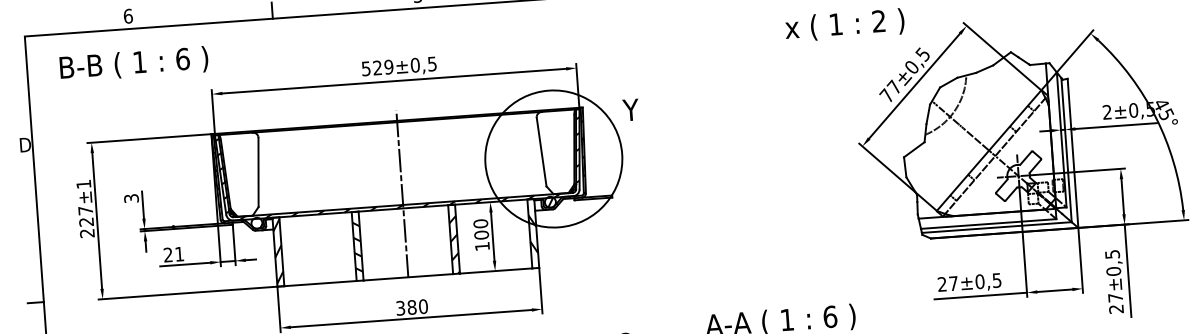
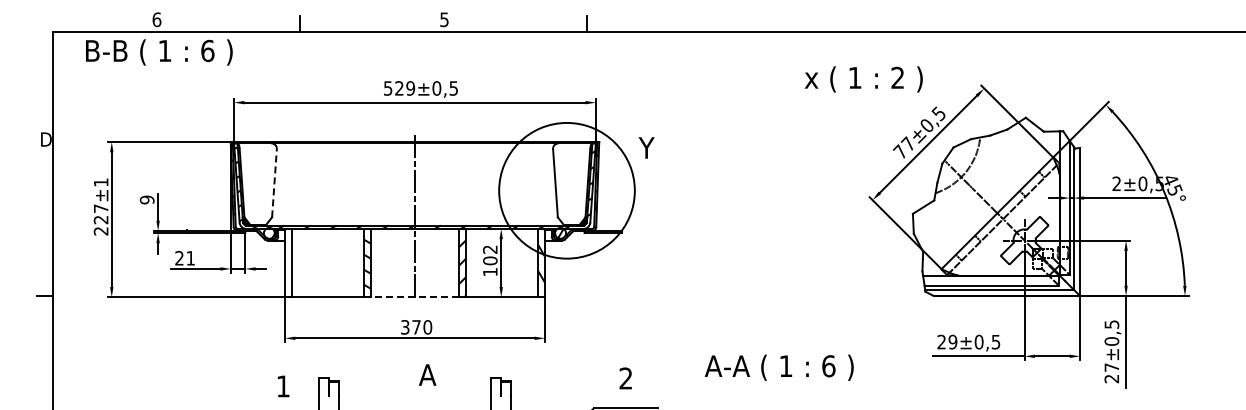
text: (134, 64) -> (159, 52), moved
line: (258, 171) -> (274, 182), solid -> dashed
text: (130, 198) -> (146, 199), 3 -> 9
text: (480, 223) -> (490, 249), 100 -> 102
hatch: (278, 251) -> (288, 262), removed
line: (407, 277) -> (414, 297), solid -> dashed
text: (953, 283) -> (952, 341), 27 -> 29
text: (412, 307) -> (416, 327), 380 -> 370

